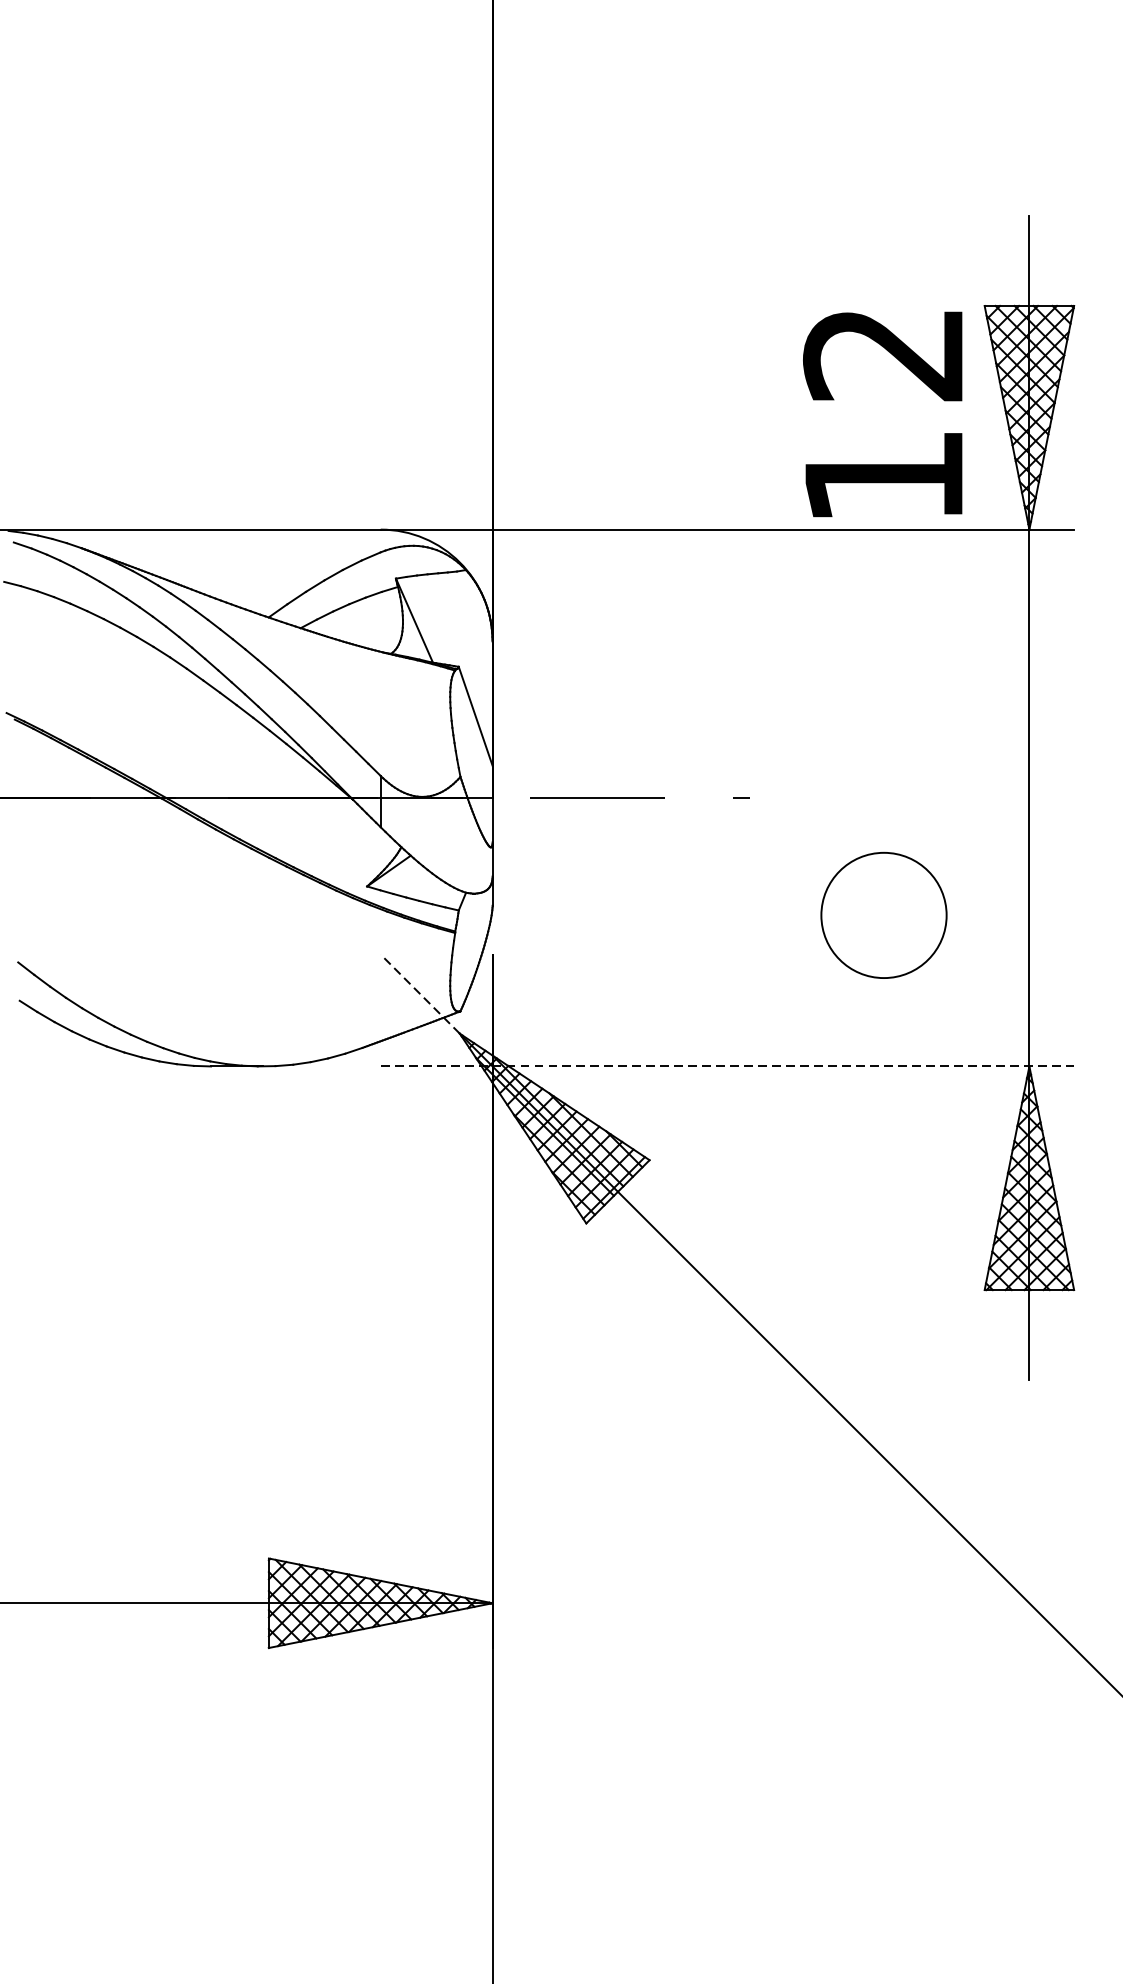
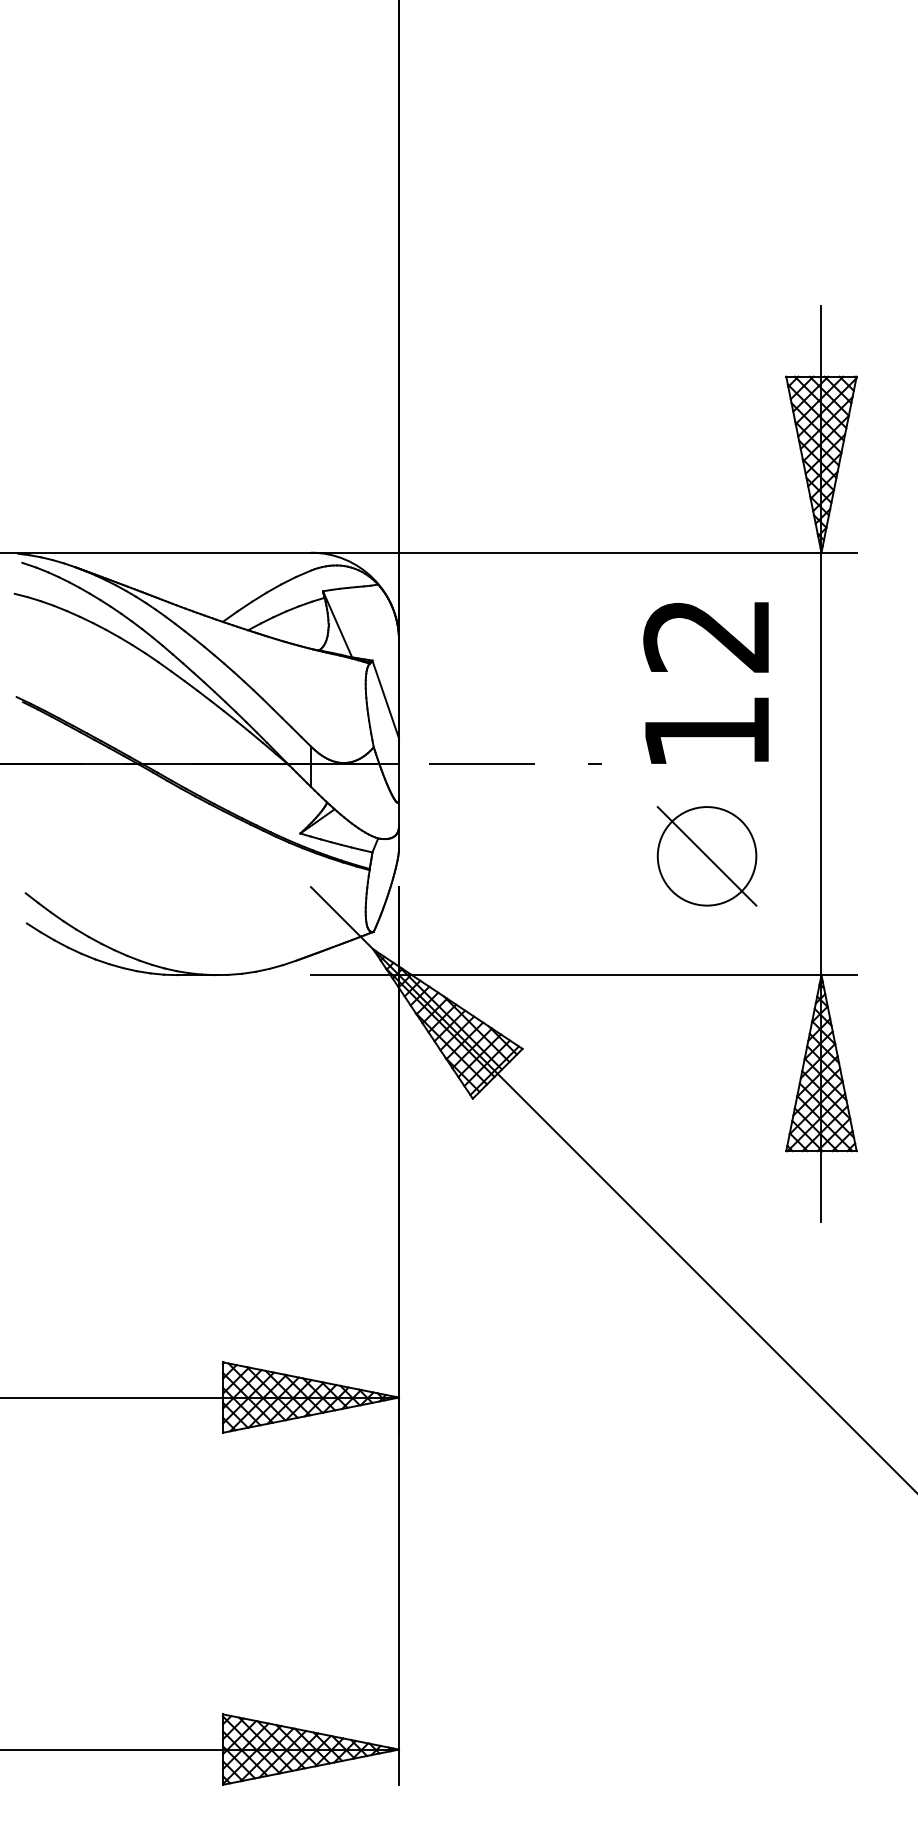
text: (882, 413) -> (705, 682), moved
line: (883, 915) -> (706, 856), added
line: (419, 993) -> (341, 917), dashed -> solid
line: (726, 1066) -> (583, 975), dashed -> solid

